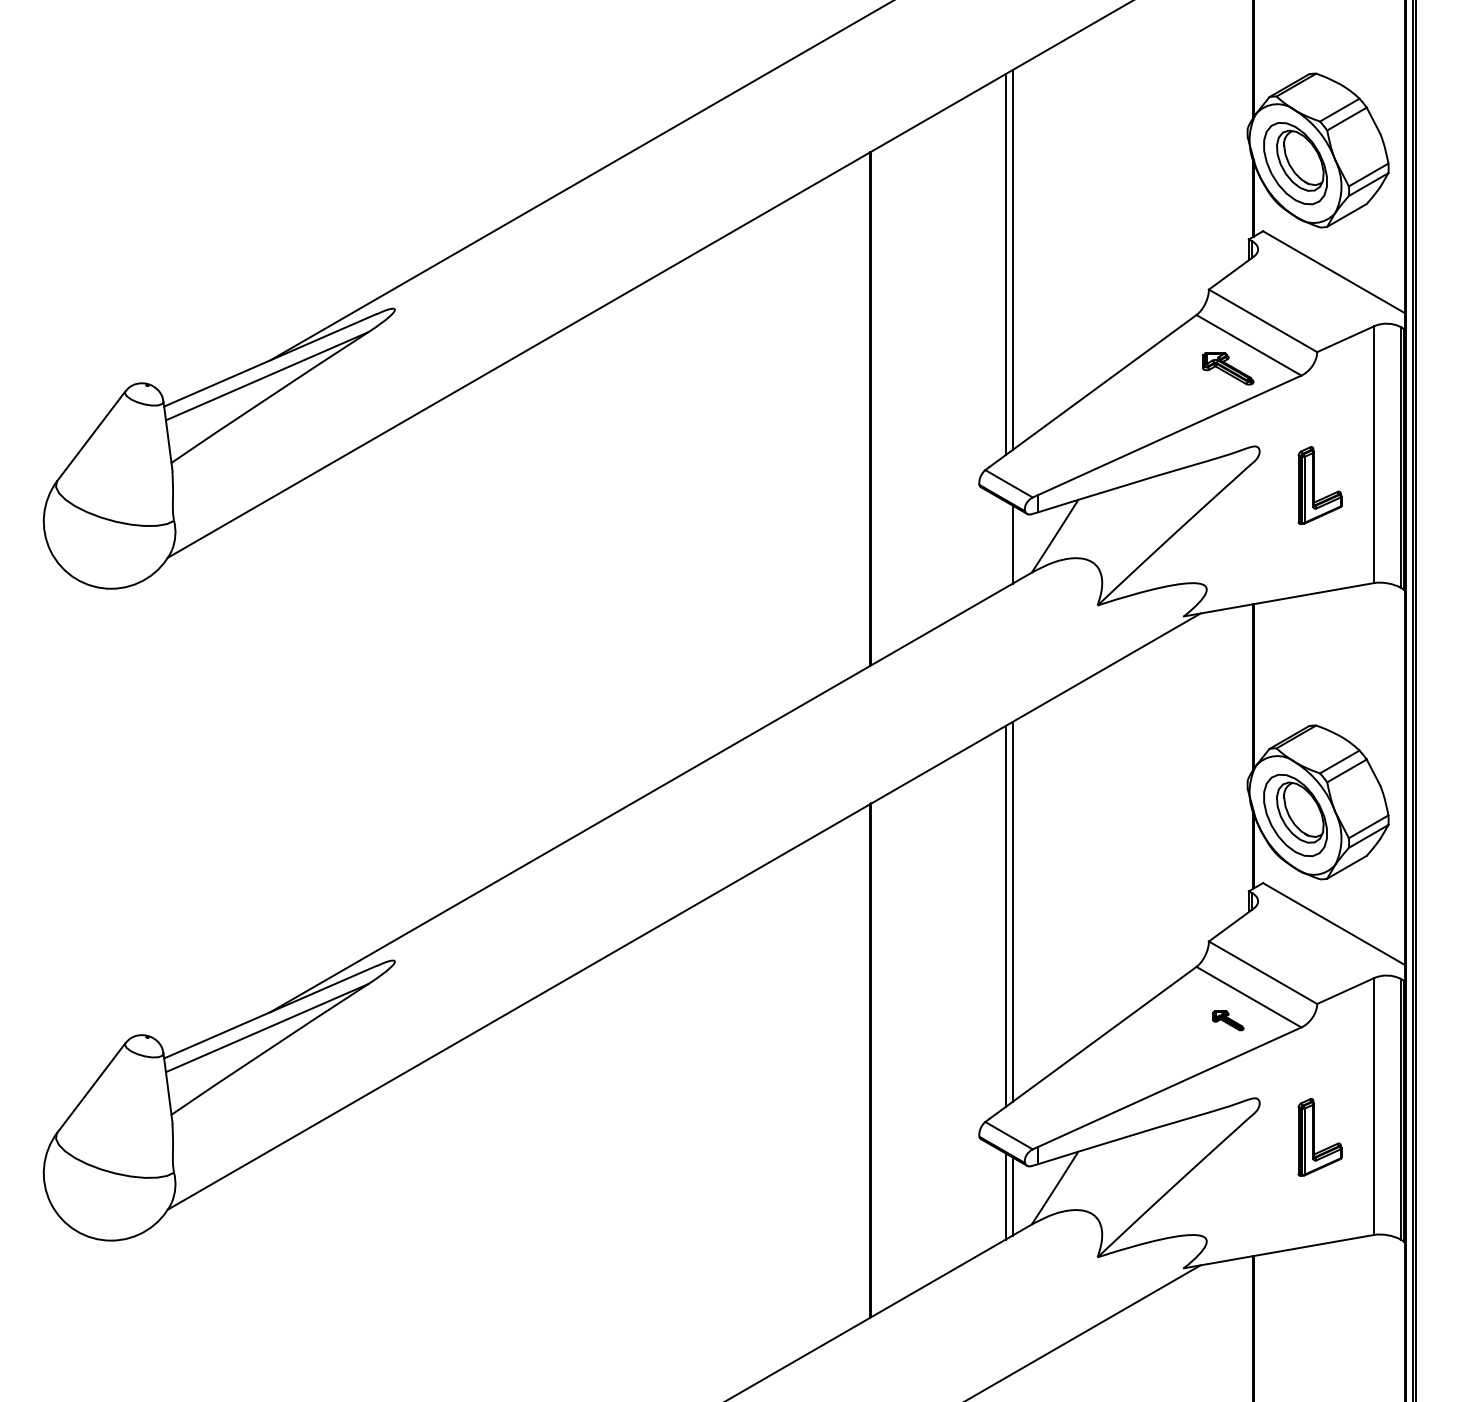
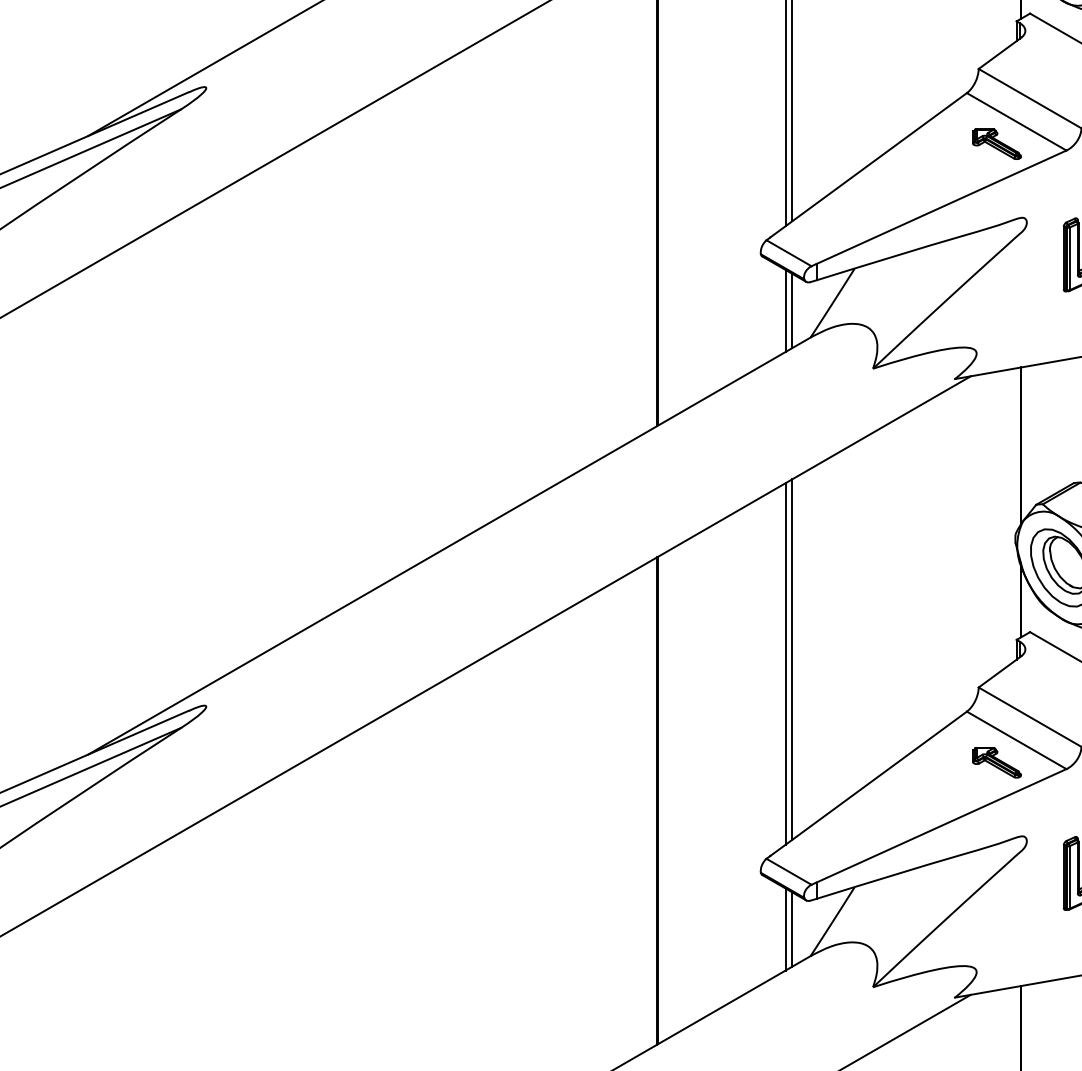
line: (1005, 544) -> (785, 310), added
part: (1228, 1020) -> (997, 762), size x1.67

